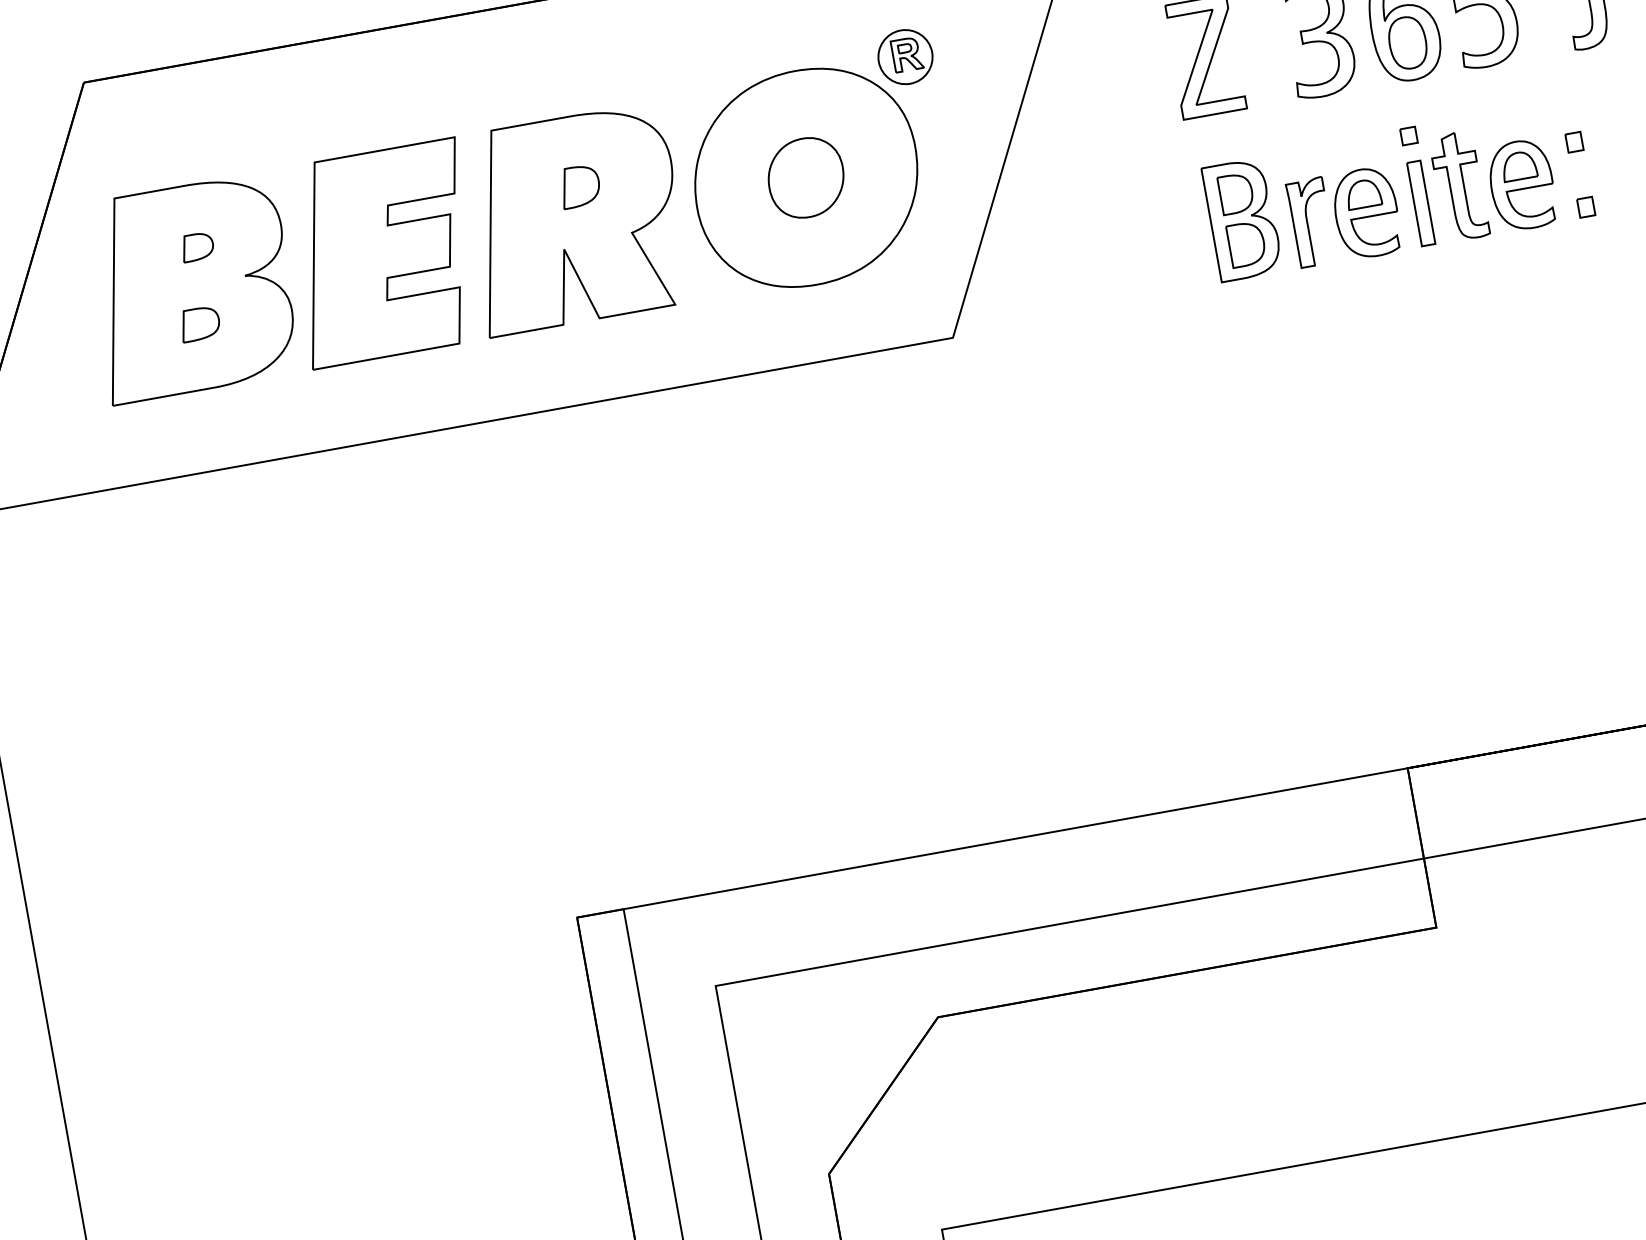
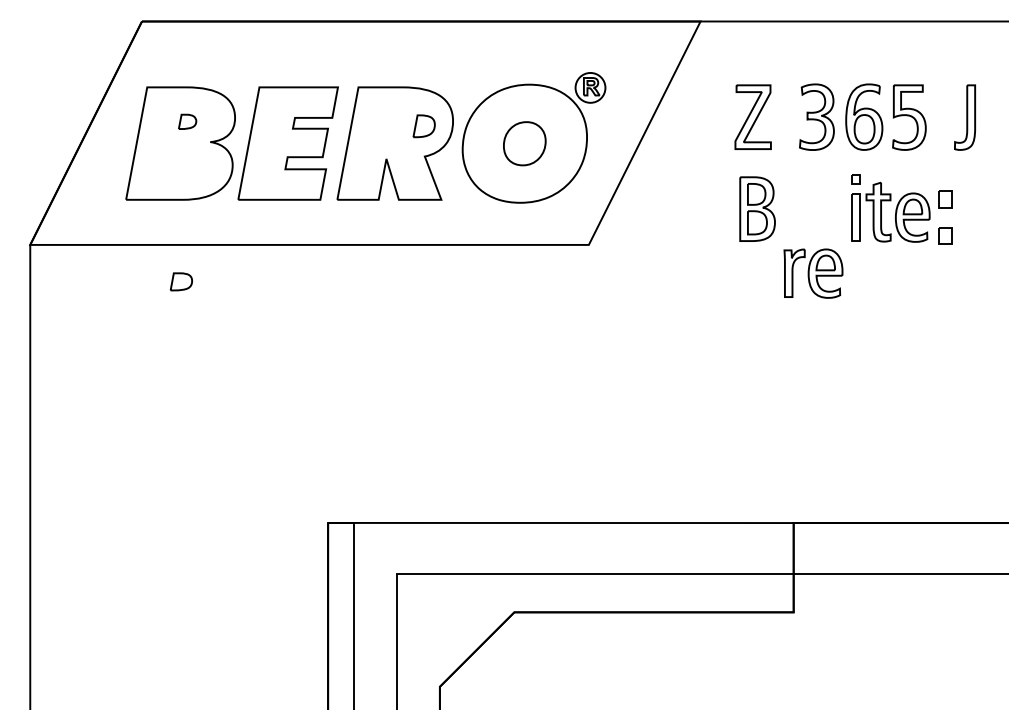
part: (1574, 142) -> (945, 199), size x1.6
part: (578, 186) -> (423, 126), moved
part: (1586, 206) -> (945, 235), size x1.6
part: (1344, 216) -> (813, 273), moved
part: (198, 323) -> (180, 281), moved

